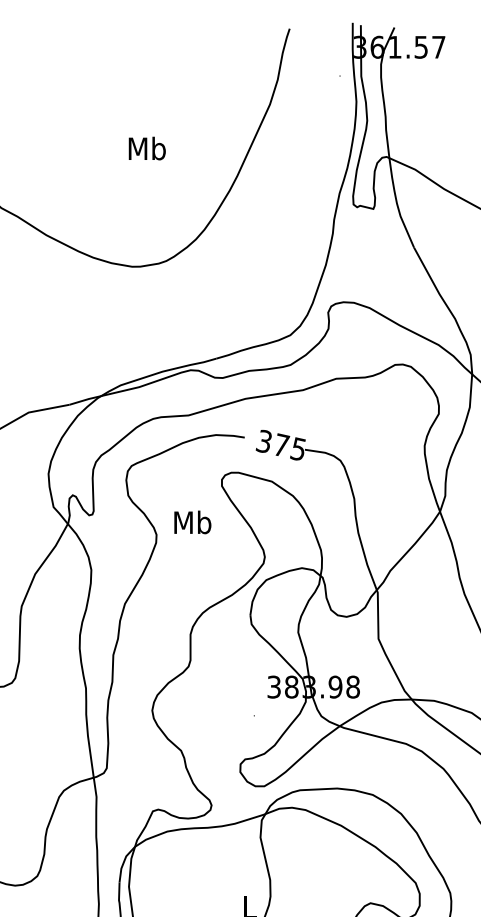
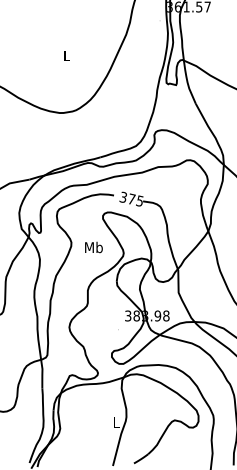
text: (146, 147) -> (66, 55), Mb -> L
text: (191, 522) -> (93, 247), moved

